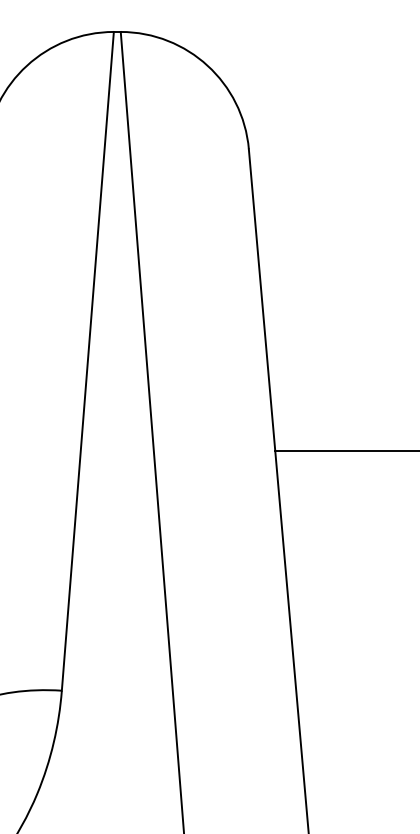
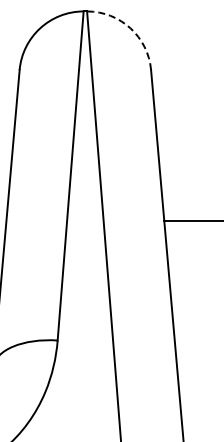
arc: (207, 66) -> (130, 28), solid -> dashed

